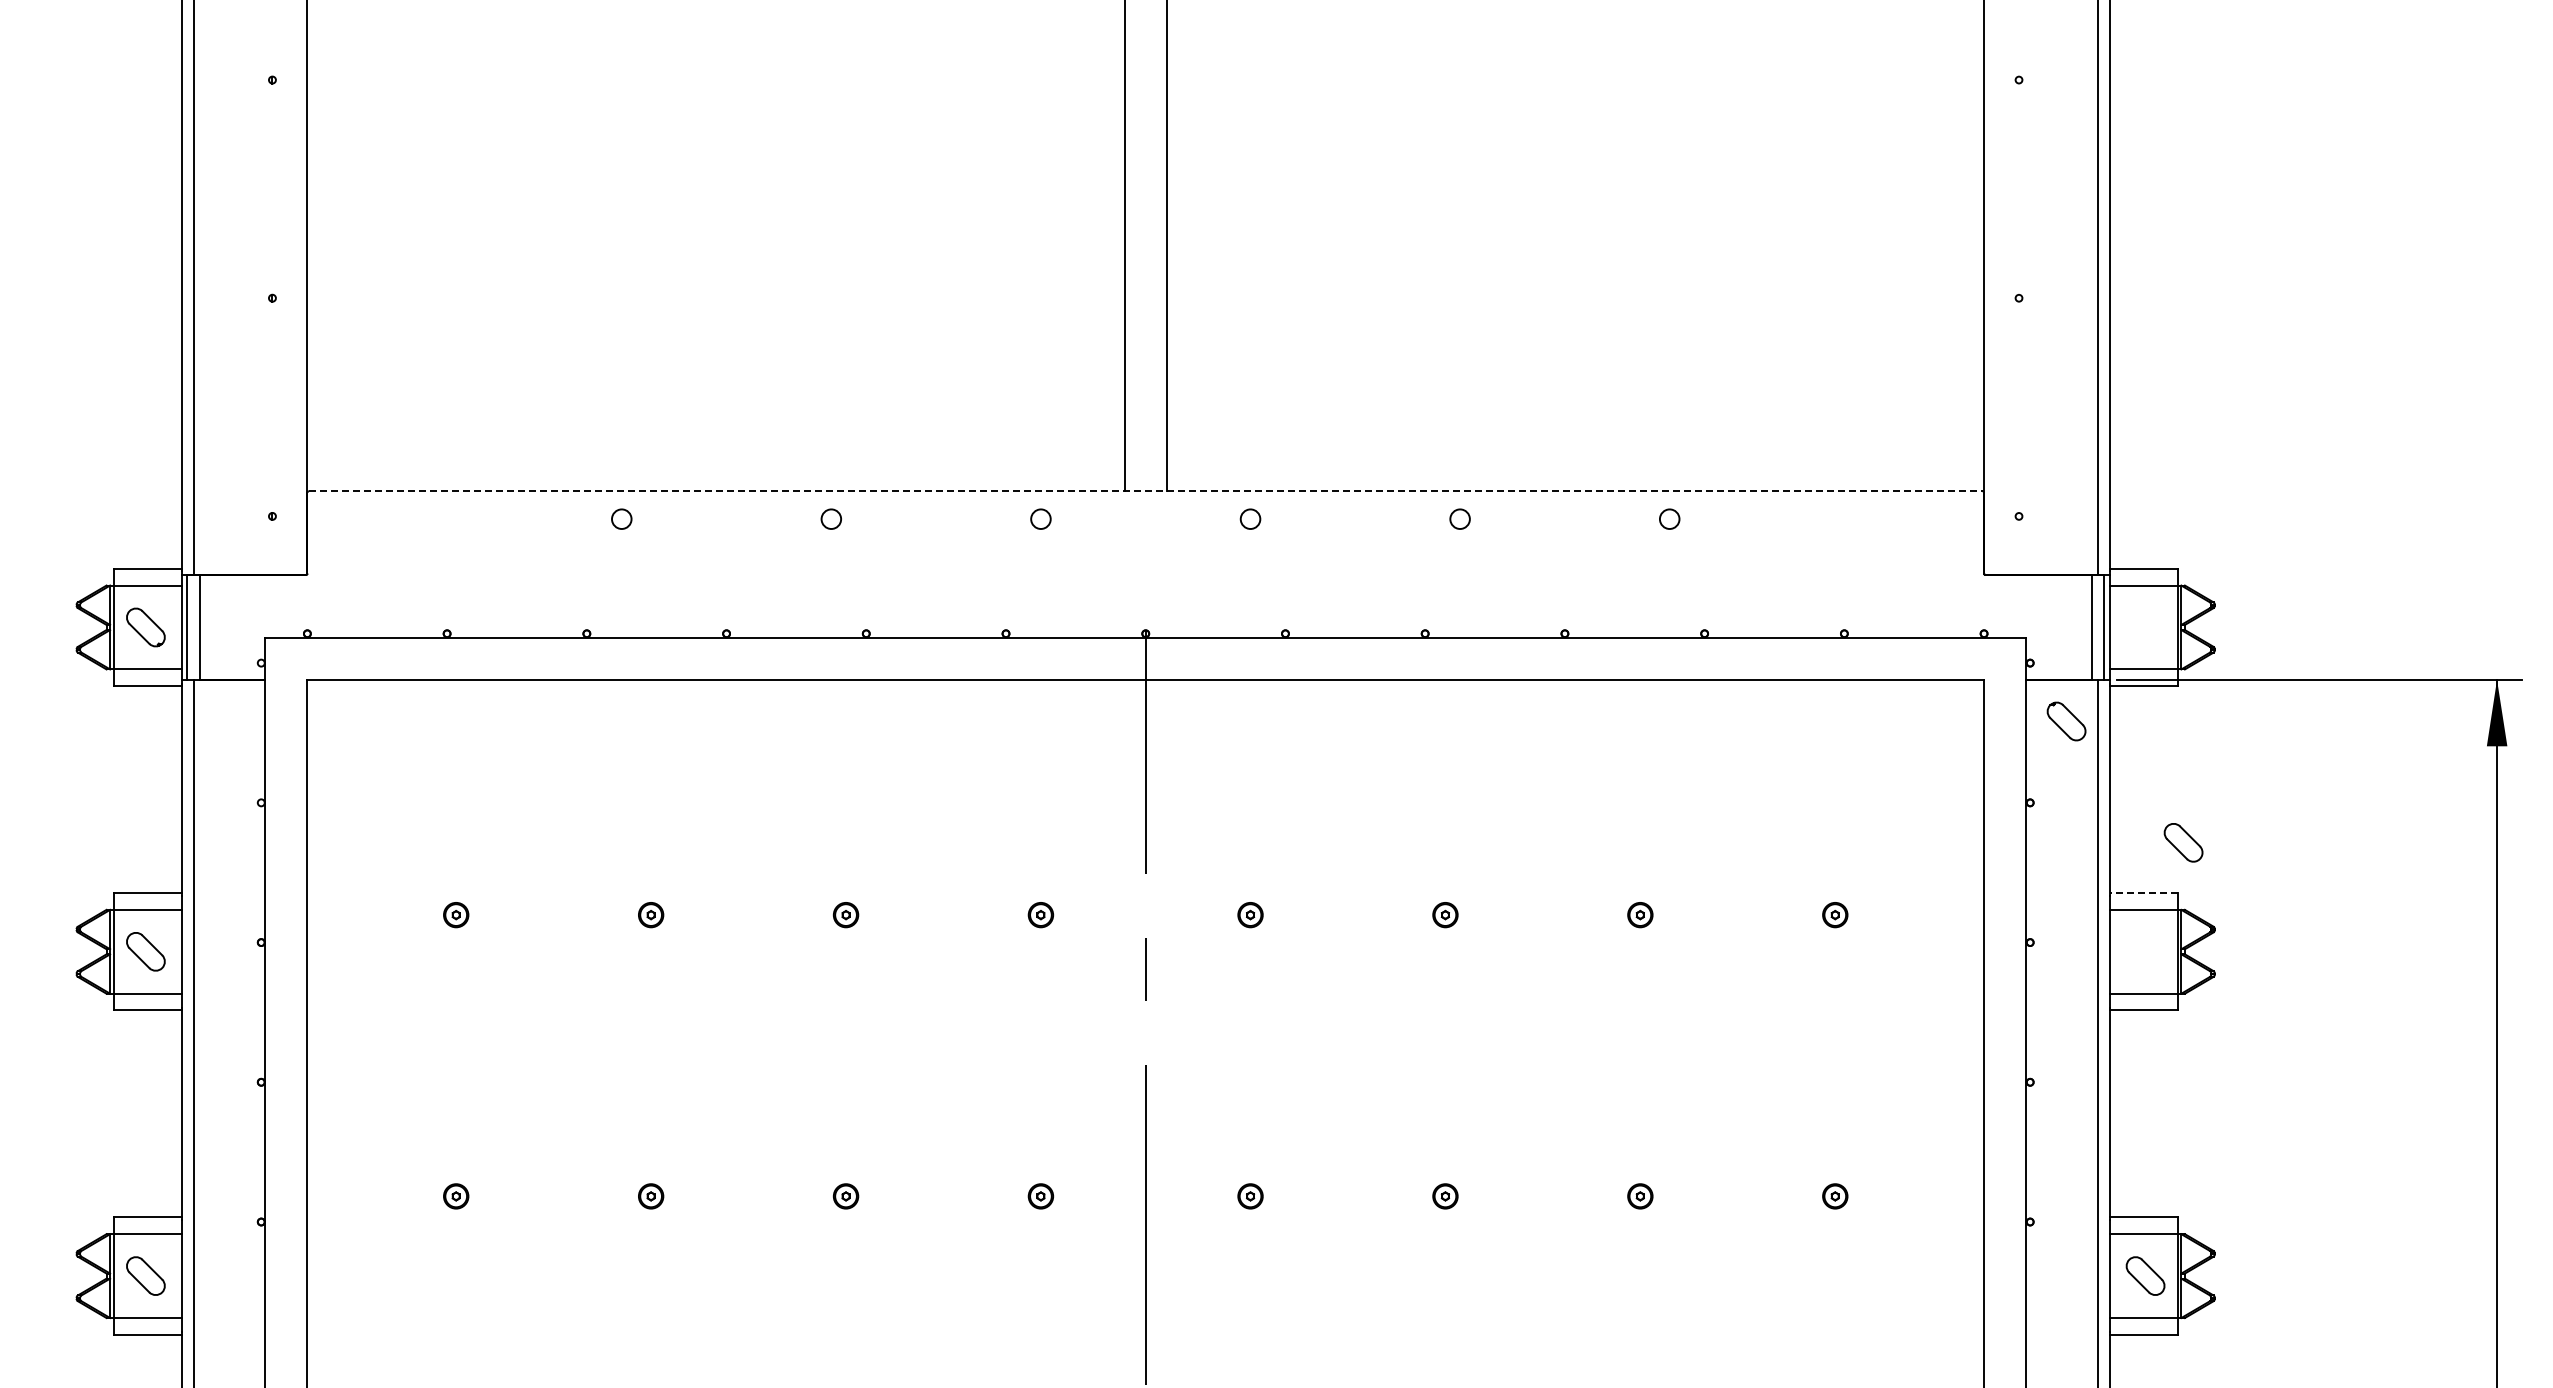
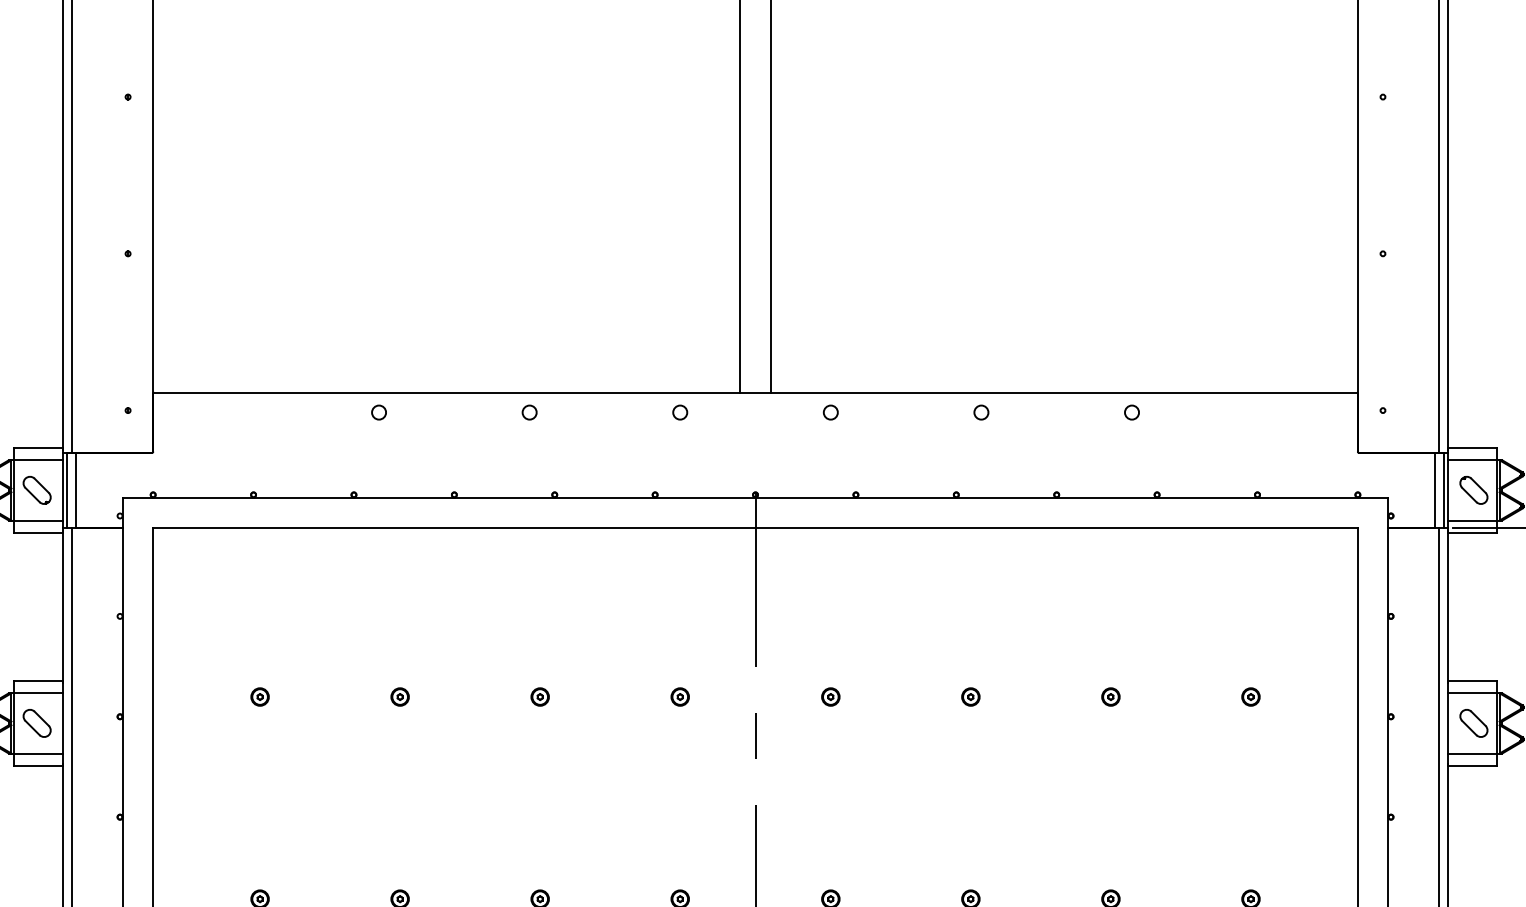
line: (1145, 491) -> (755, 392), dashed -> solid
part: (2066, 721) -> (1473, 490), moved
part: (2183, 842) -> (1473, 723), moved
line: (2143, 893) -> (1472, 681), dashed -> solid

